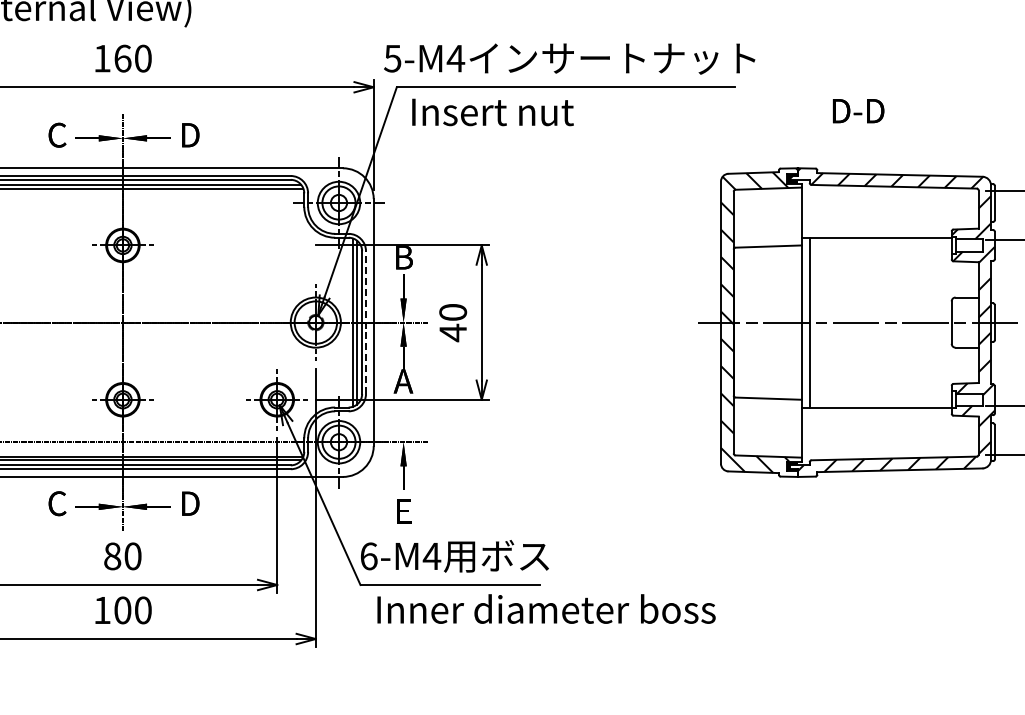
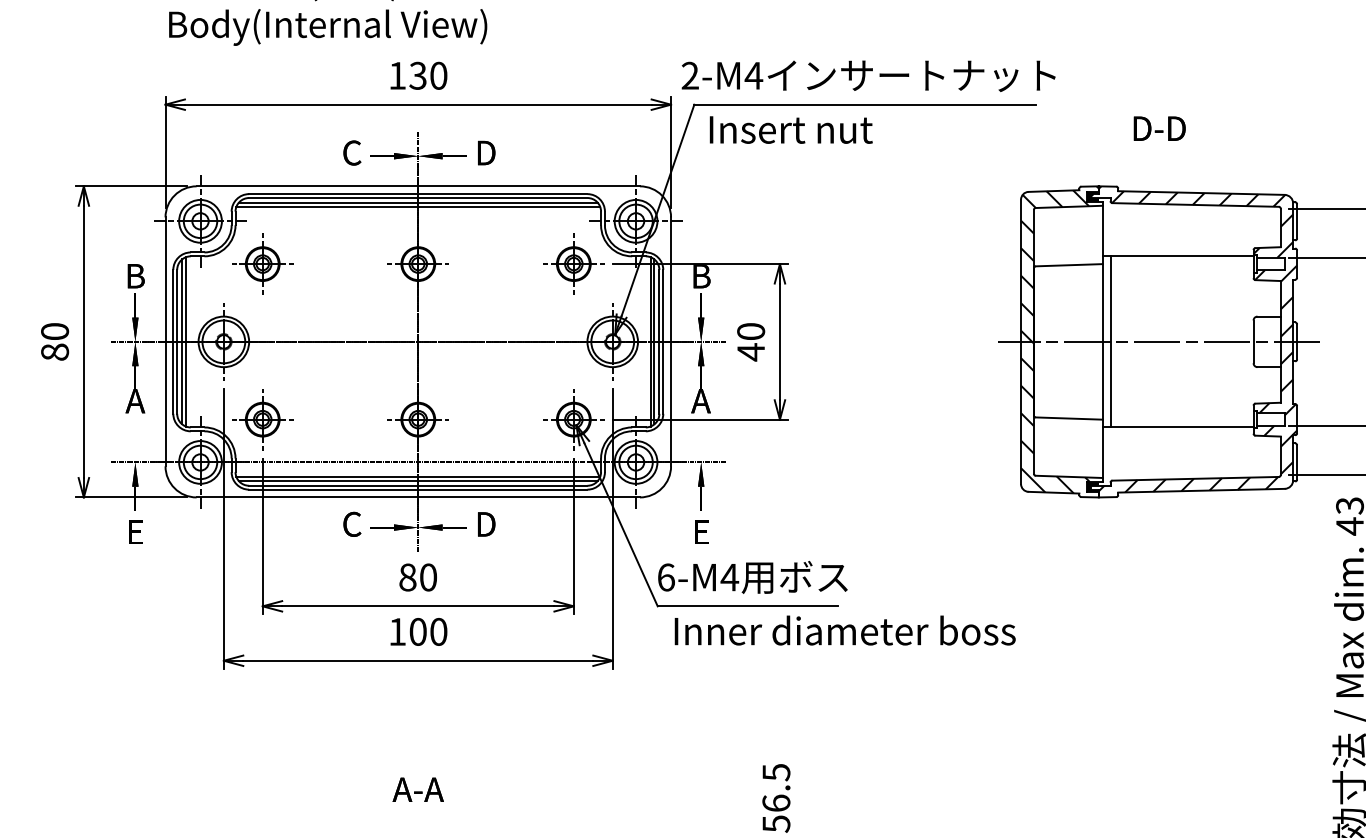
text: (122, 58) -> (417, 75), 160 -> 130
text: (392, 58) -> (689, 75), 5-M4 -> 2-M4
part: (276, 244) -> (573, 263), added
line: (366, 322) -> (663, 341), dashed -> solid

